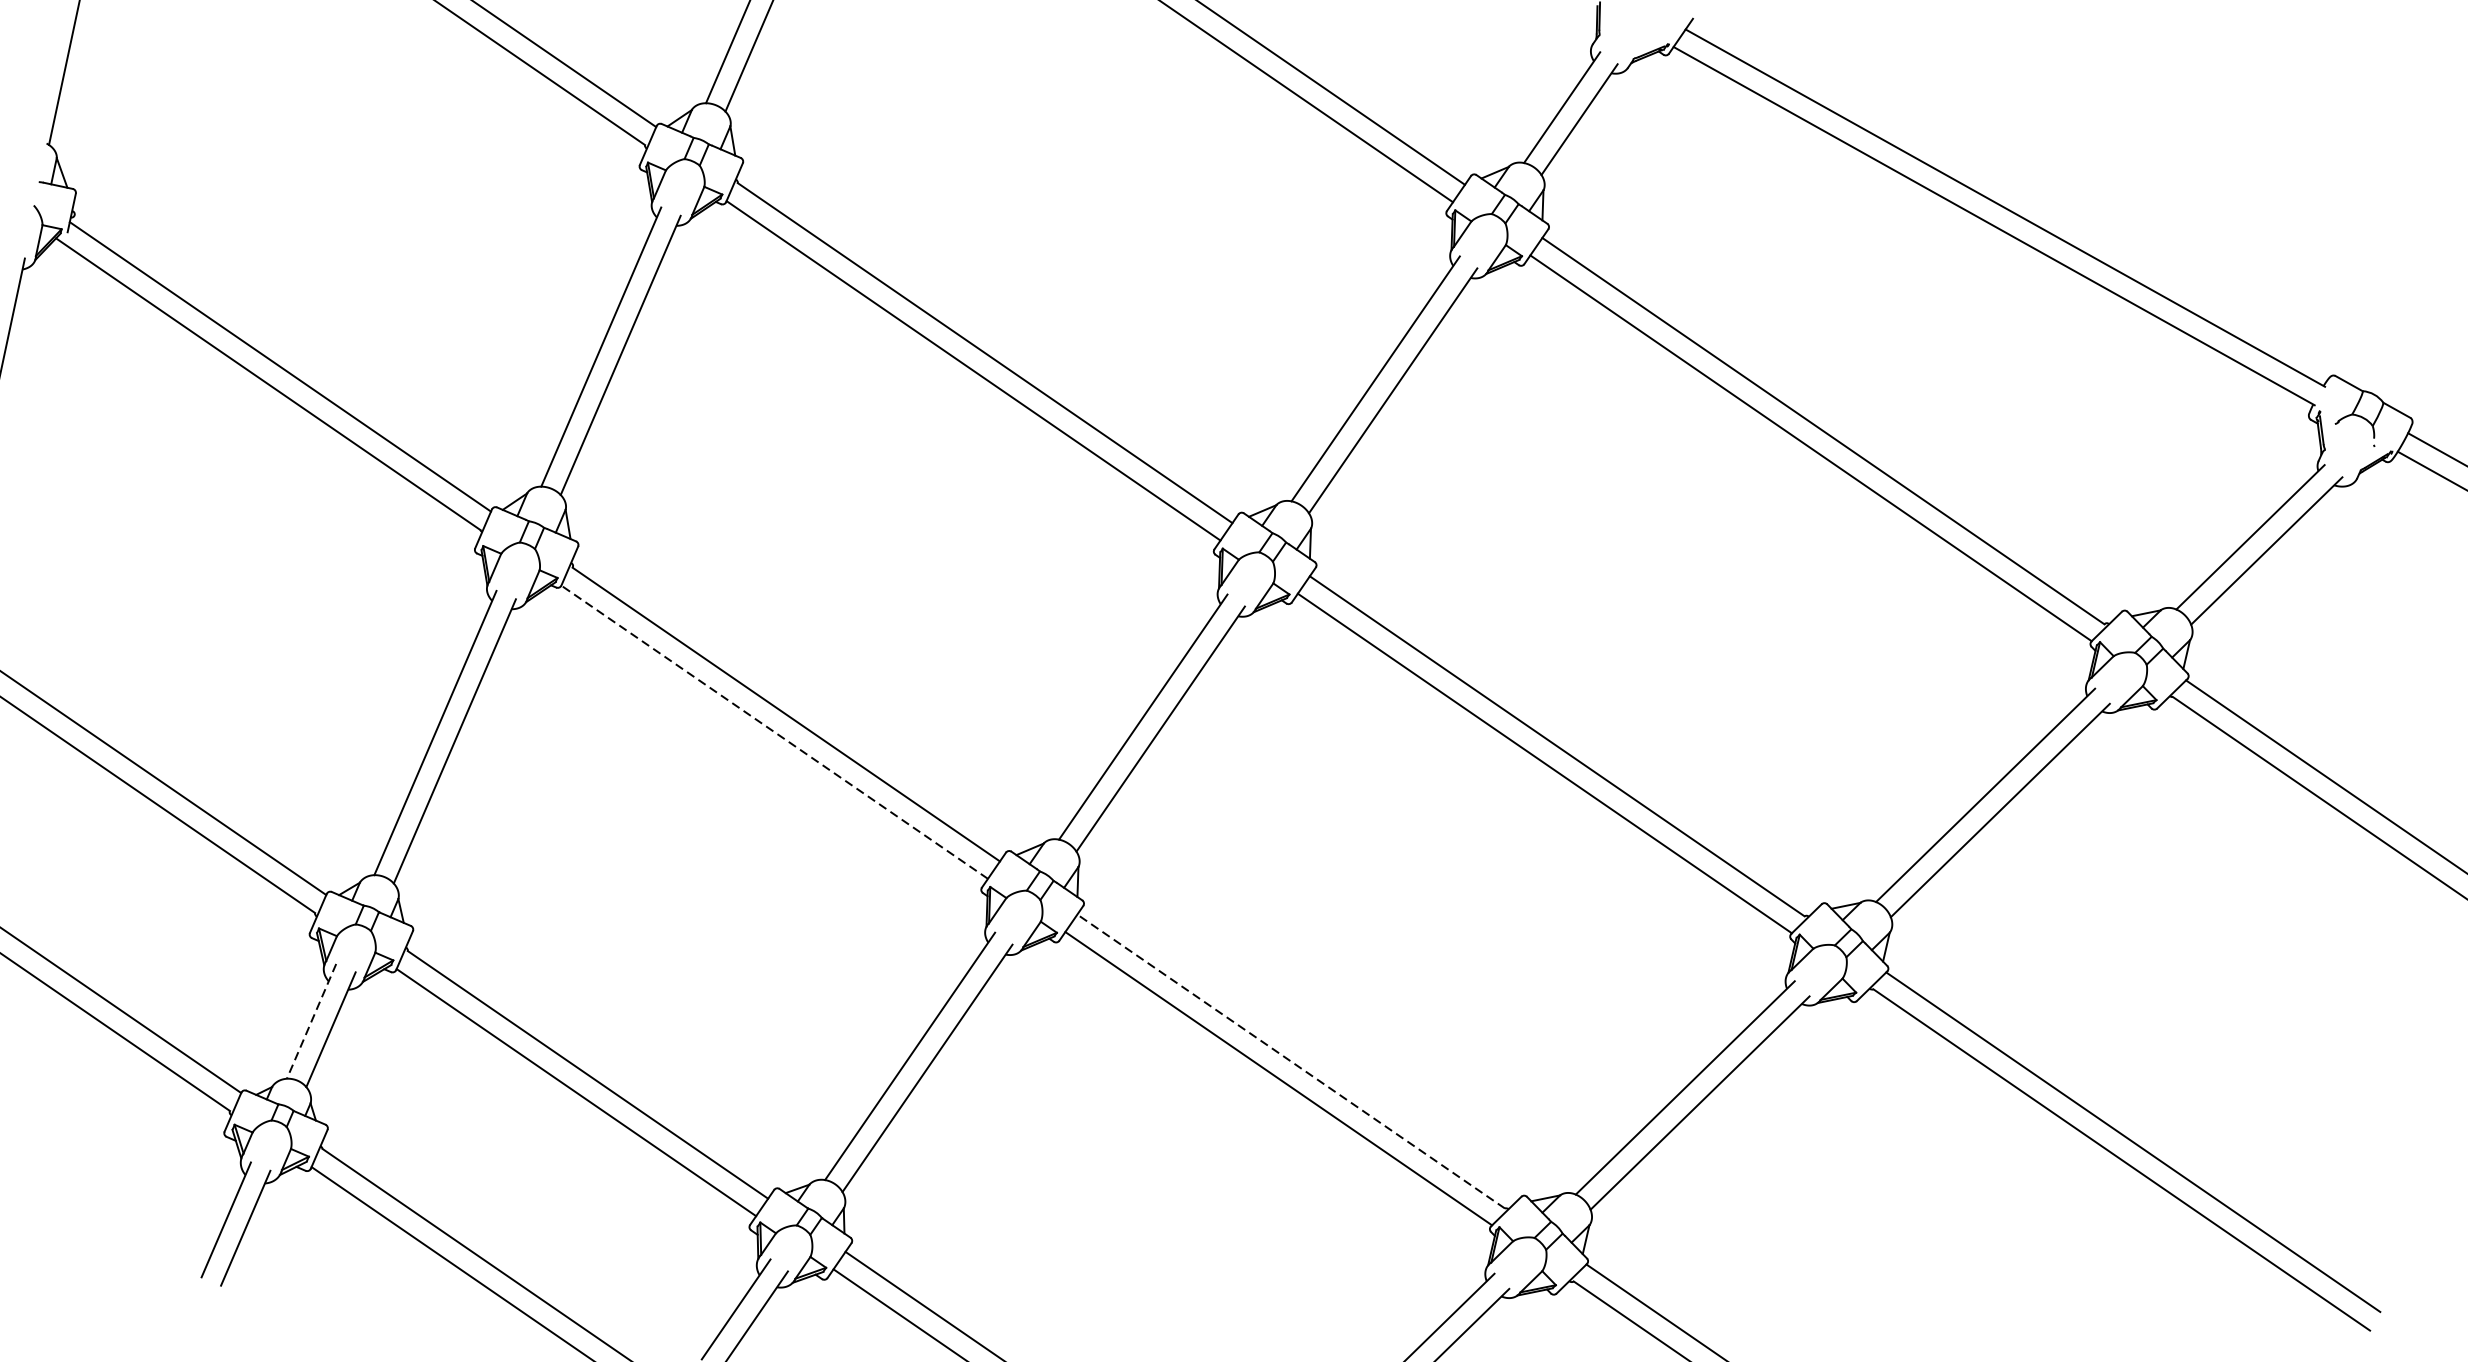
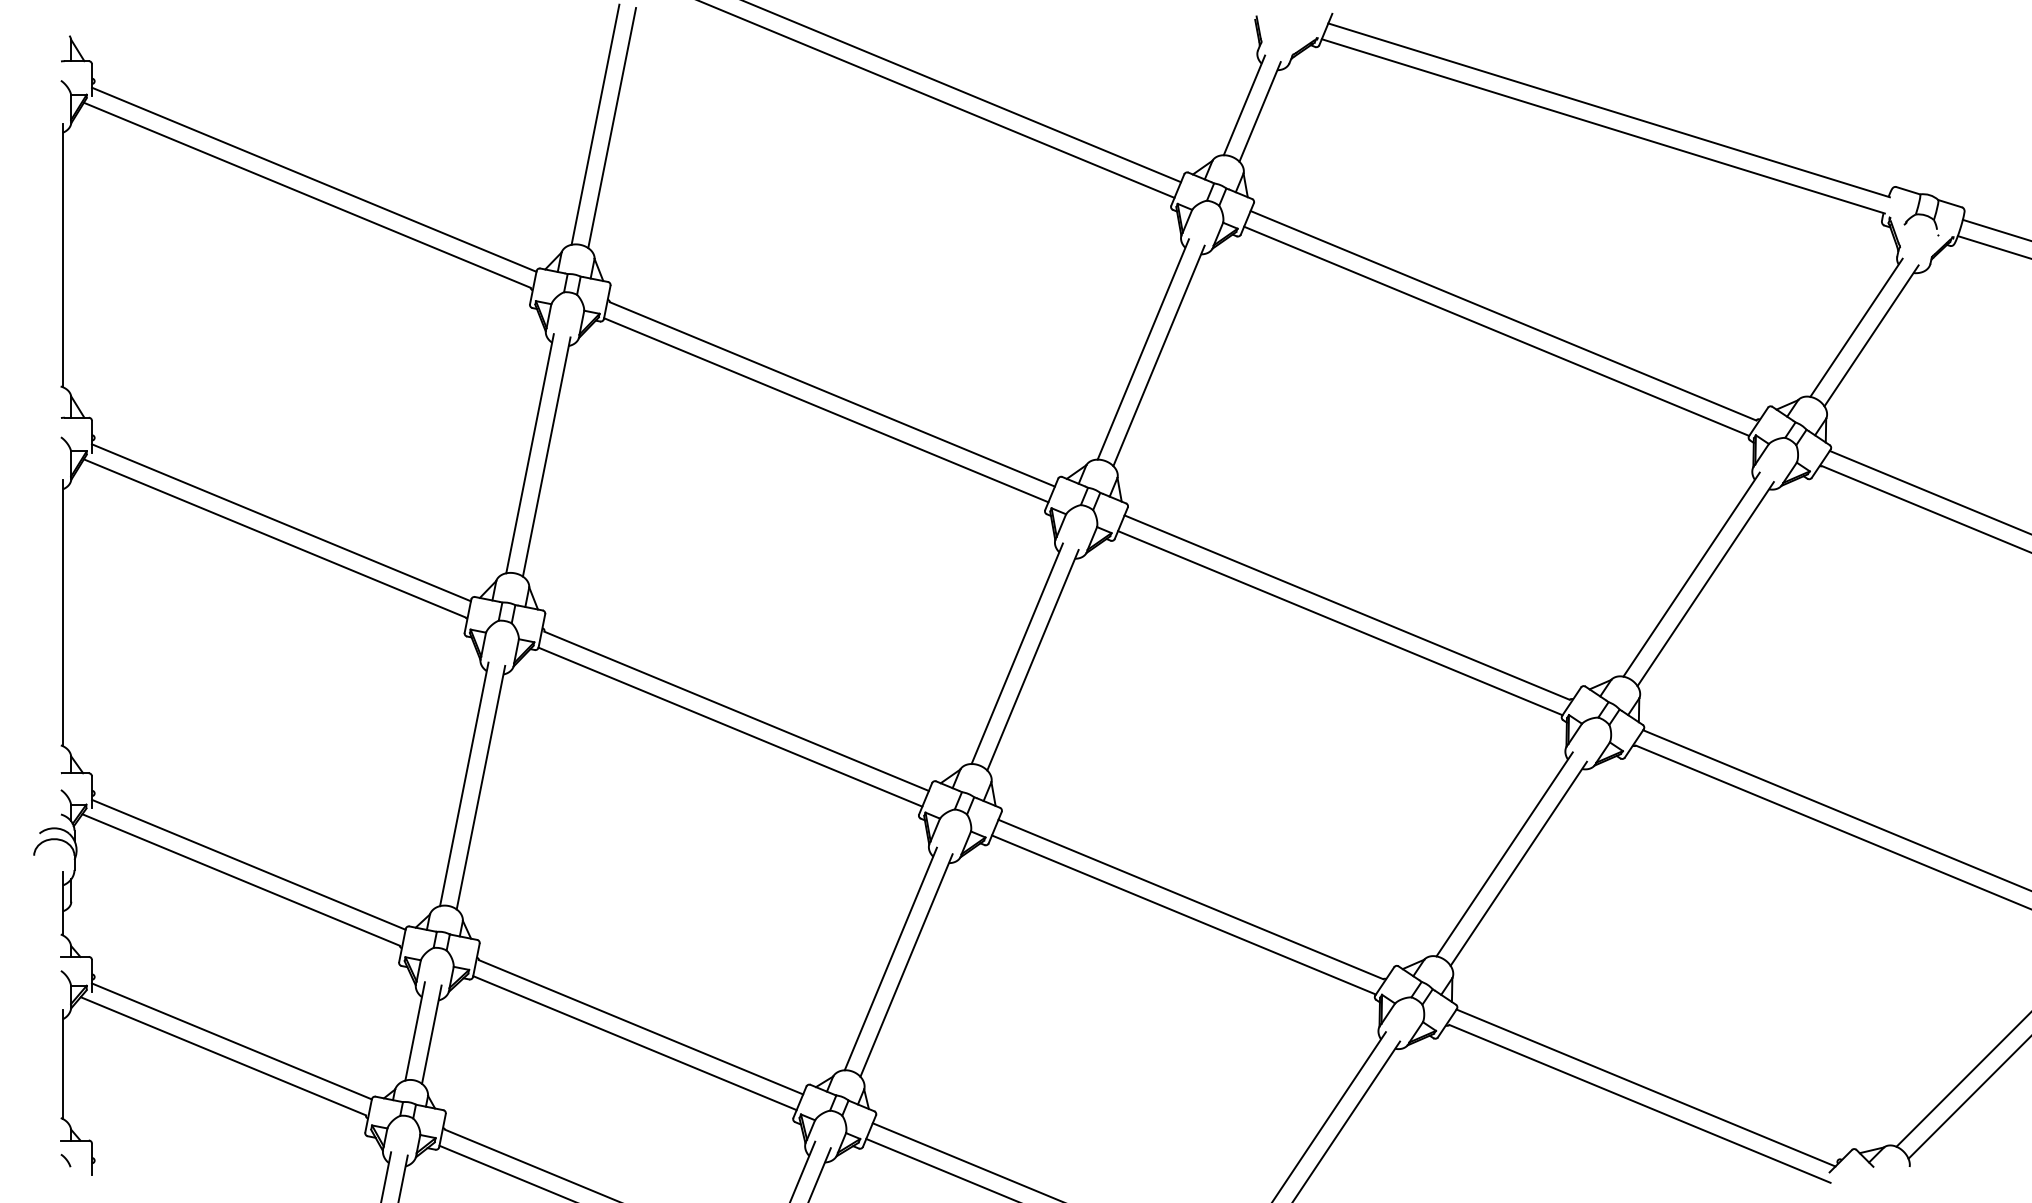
line: (774, 732) -> (730, 727), dashed -> solid
line: (311, 1021) -> (415, 1031), dashed -> solid
line: (1290, 1061) -> (1190, 899), dashed -> solid

